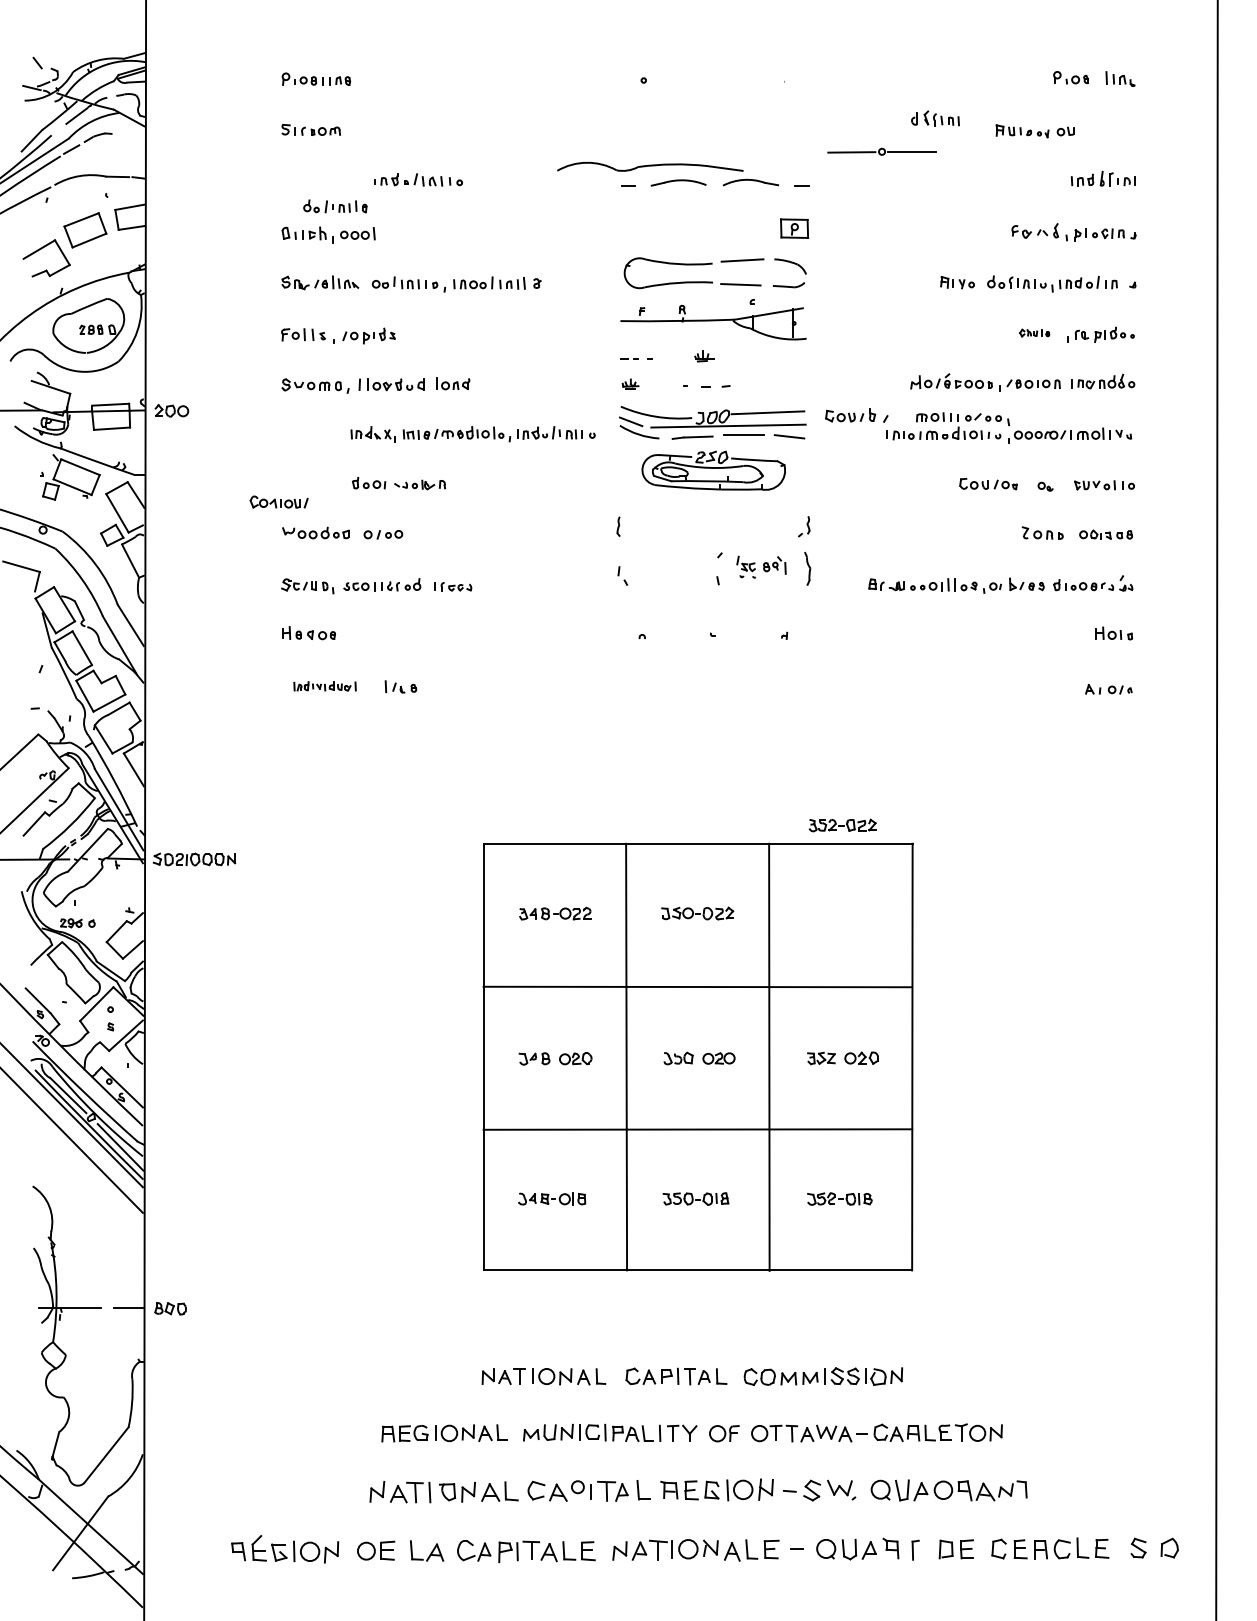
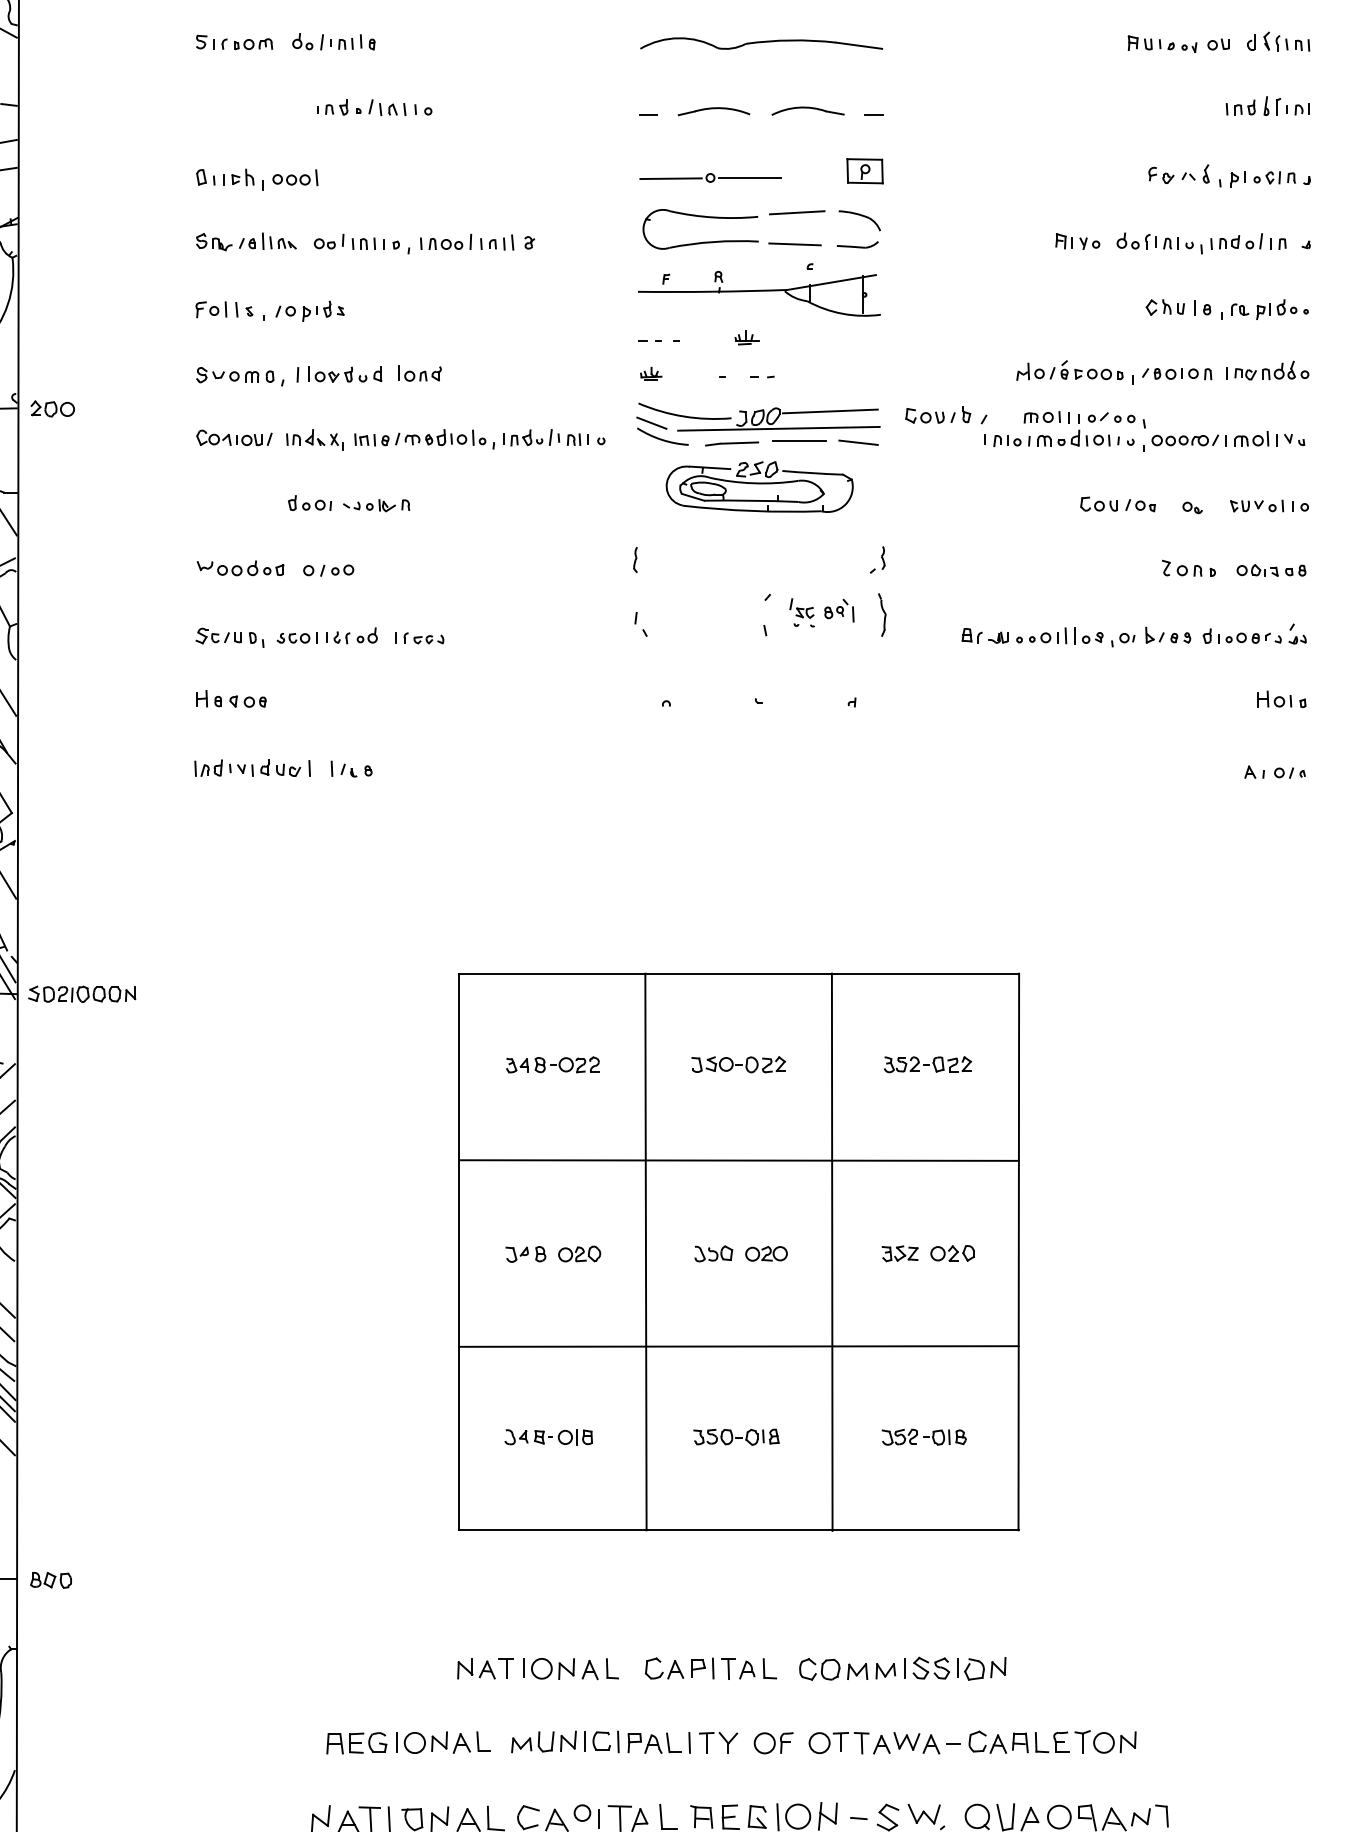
part: (935, 118) -> (1278, 41), moved
part: (881, 151) -> (709, 177), moved
part: (650, 166) -> (761, 43), moved
part: (335, 206) -> (334, 41), moved
part: (1034, 332) -> (1178, 306), size x1.67
part: (715, 386) -> (761, 377), size x0.62
part: (278, 501) -> (233, 437), moved
part: (324, 686) -> (251, 768), size x1.43
part: (842, 825) -> (927, 1064), moved

